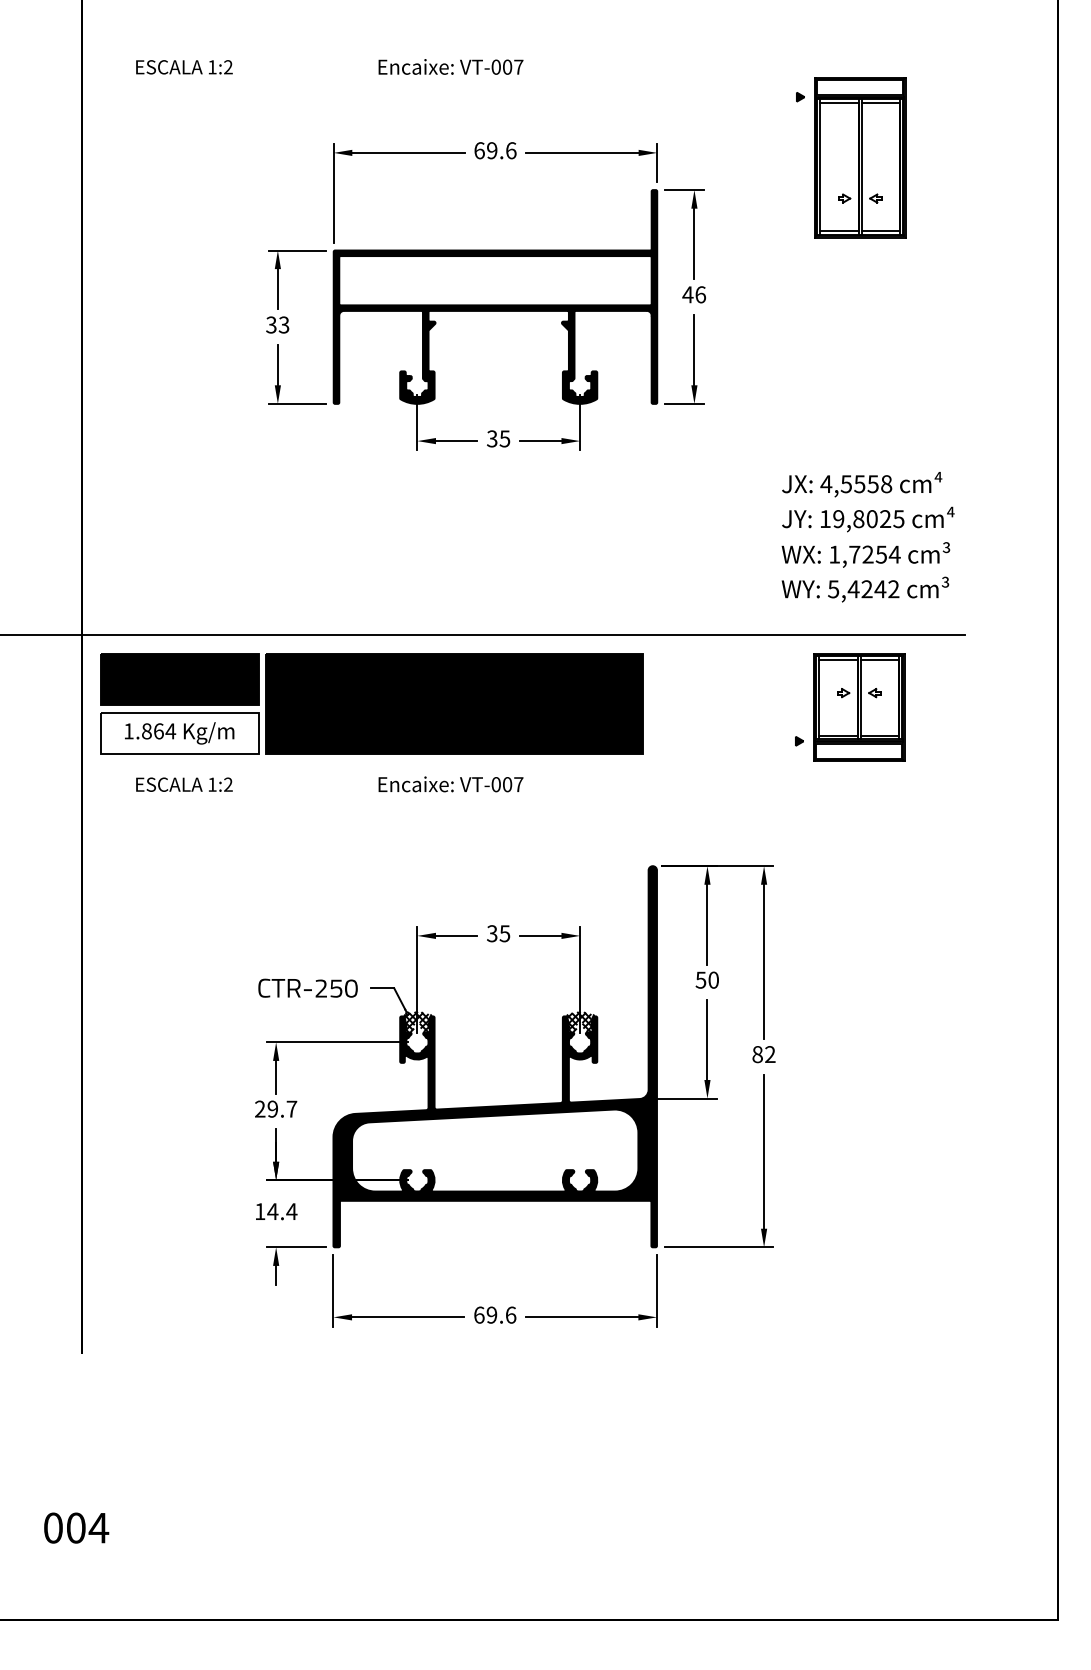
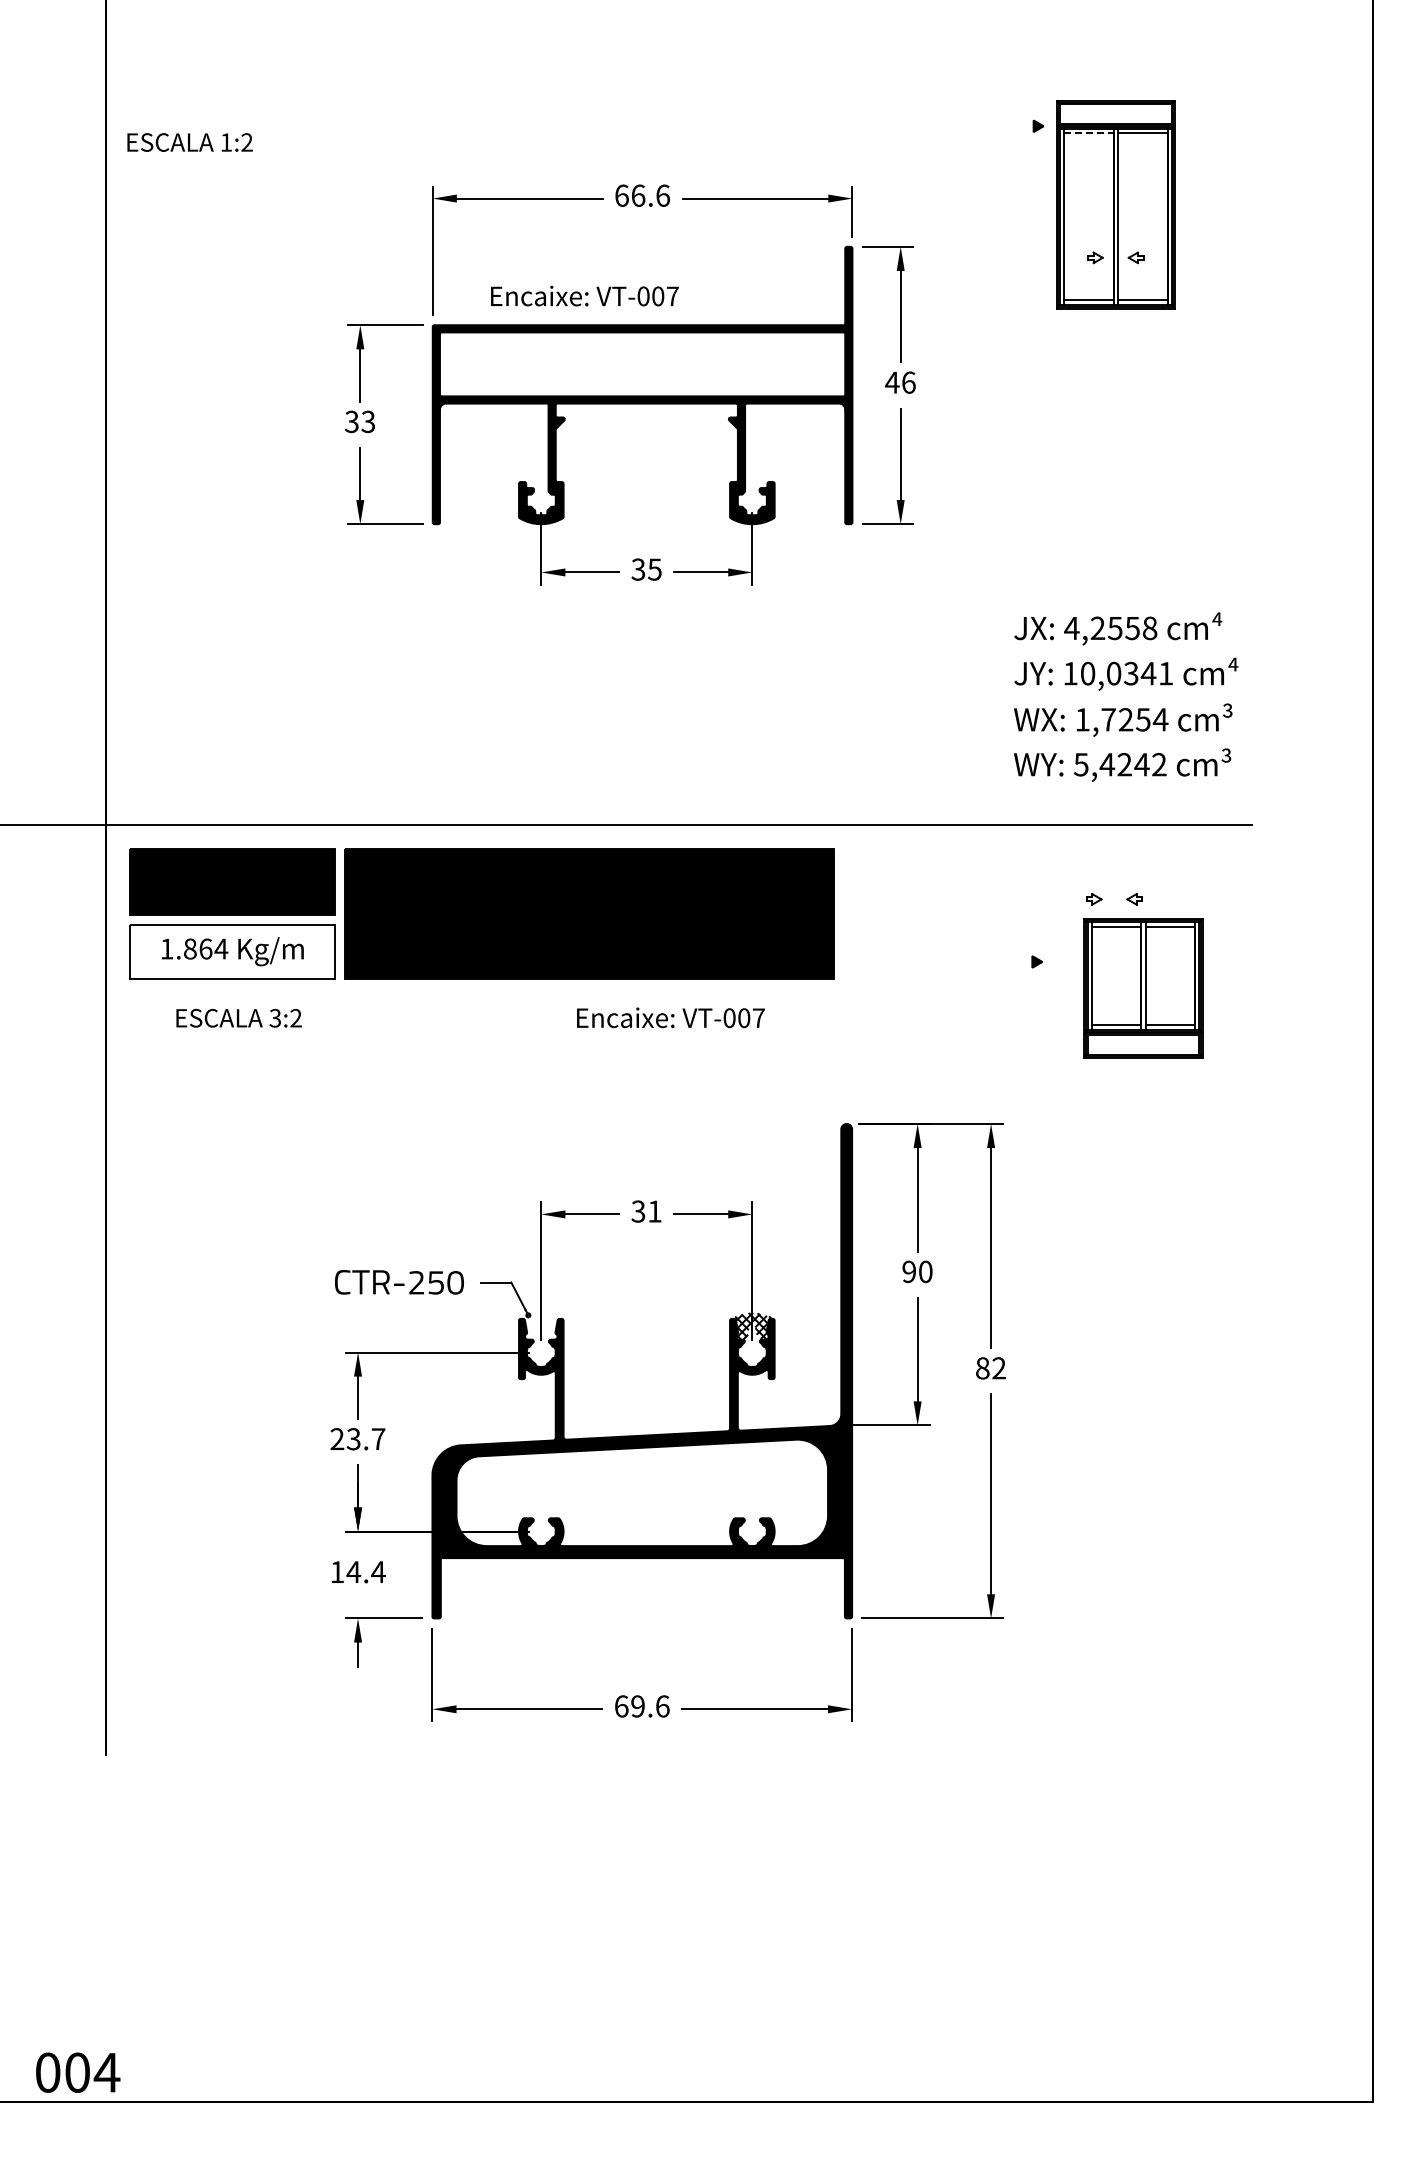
text: (450, 66) -> (584, 295), moved
text: (183, 67) -> (189, 142), moved
line: (839, 102) -> (1088, 133), solid -> dashed
text: (492, 150) -> (638, 195), 69.6 -> 66.6
text: (846, 484) -> (1097, 628), 4,5558 -> 4,2558
text: (868, 518) -> (1126, 673), 19,8025 -> 10,0341
part: (859, 707) -> (1143, 988), moved
text: (211, 784) -> (274, 1017), 1:2 -> 3:2
text: (450, 784) -> (670, 1017), moved
text: (504, 933) -> (654, 1211), 35 -> 31
text: (700, 979) -> (908, 1271), 50 -> 90
hatch: (418, 1021) -> (542, 1325), removed
text: (272, 1109) -> (353, 1439), 29.7 -> 23.7
text: (76, 1527) -> (78, 2072), moved

